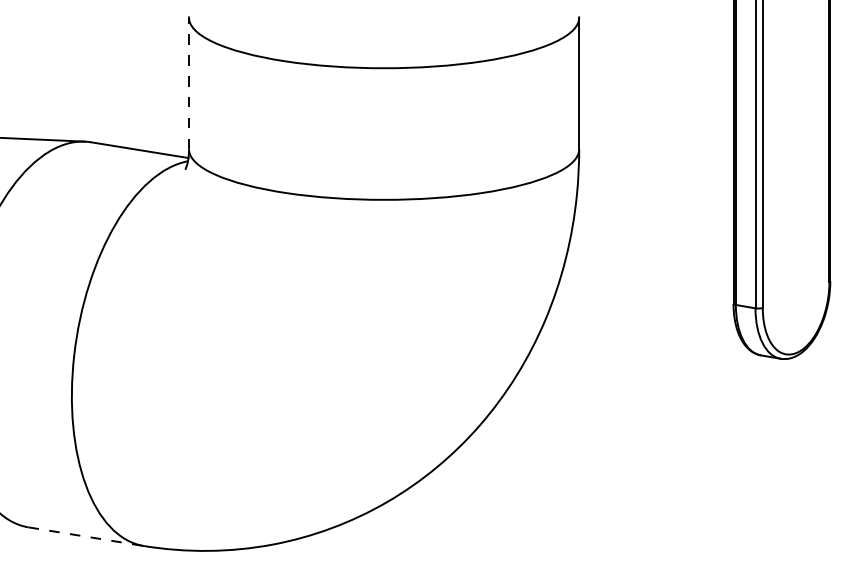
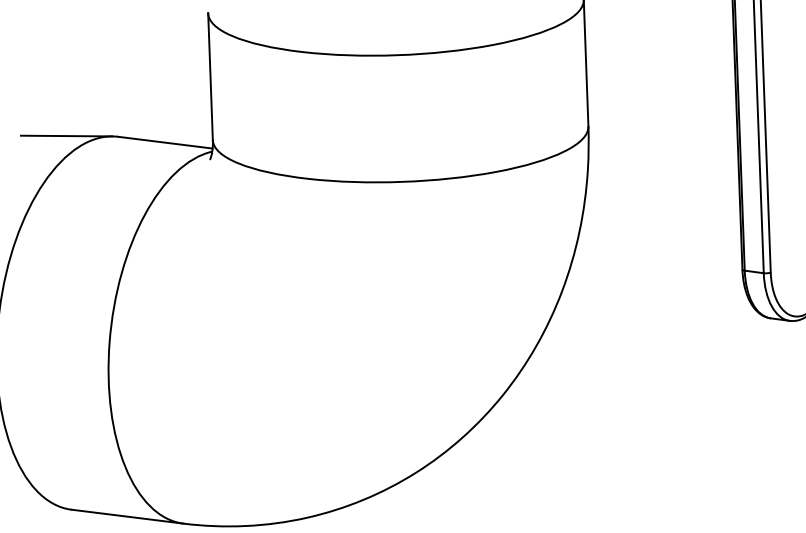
line: (189, 83) -> (210, 76), dashed -> solid
line: (86, 536) -> (127, 516), dashed -> solid

